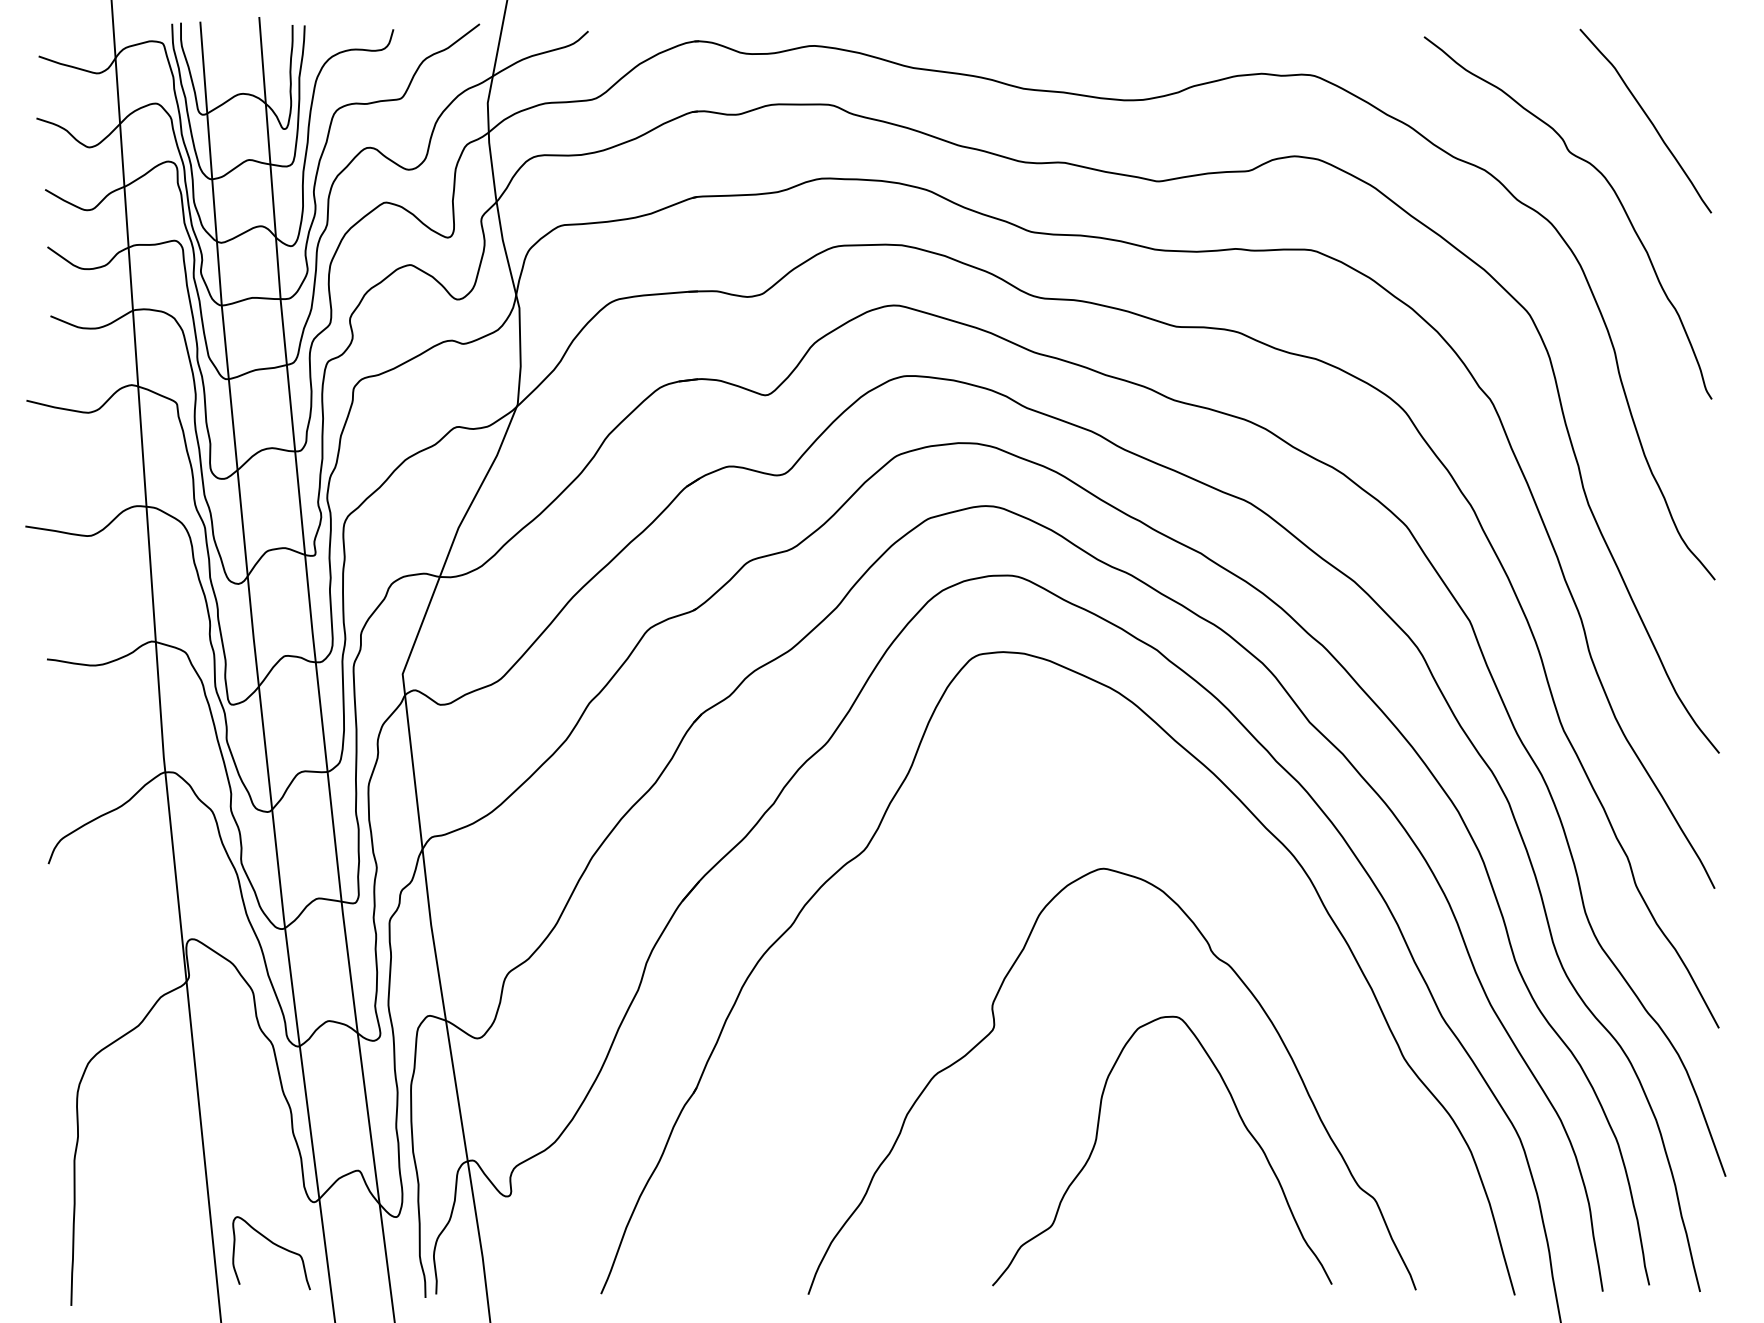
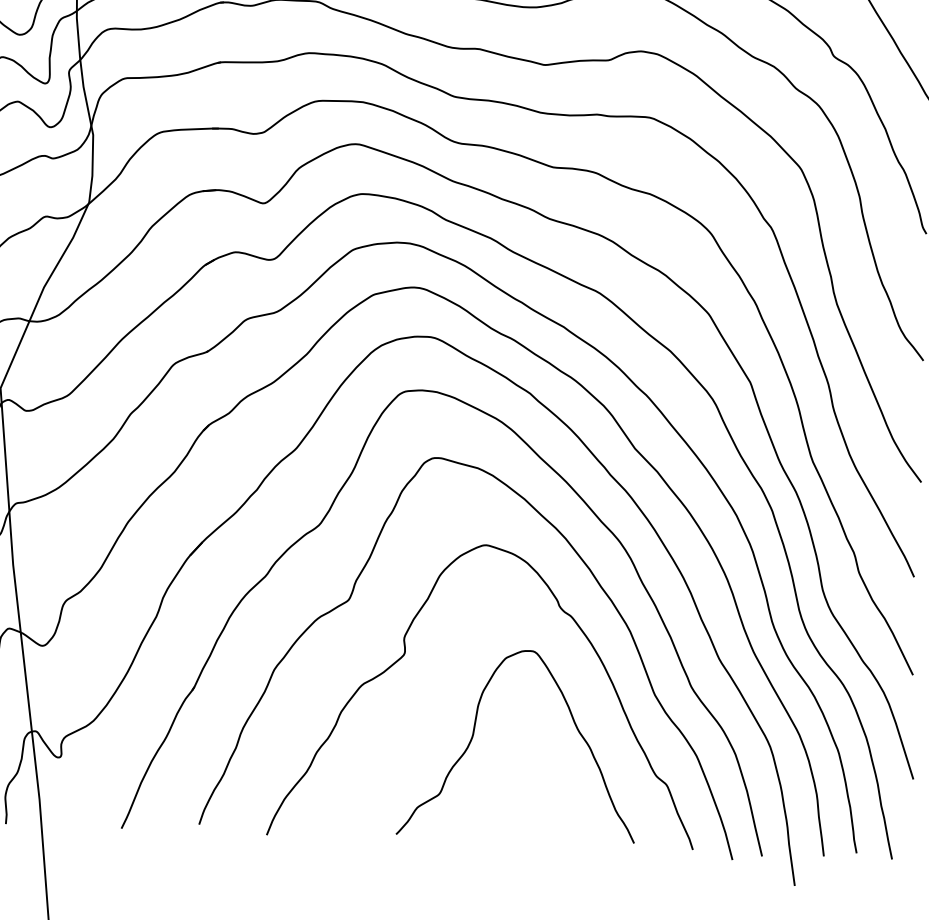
curve: (914, 950) -> (351, 597), added

